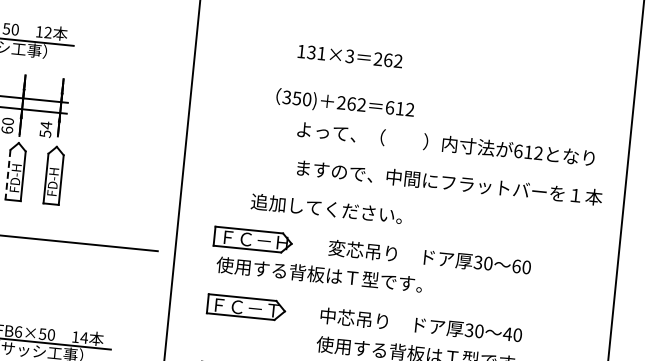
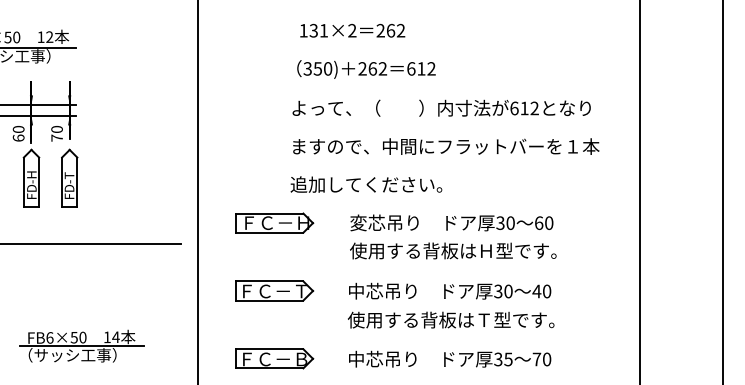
text: (350, 56) -> (352, 30), 131×3 -> 131×2
text: (345, 103) -> (366, 69), moved
text: (45, 129) -> (56, 133), 54 -> 70
text: (445, 143) -> (441, 107), moved
text: (54, 172) -> (69, 175), FD-H -> FD-T
line: (7, 174) -> (23, 182), dashed -> solid
text: (450, 182) -> (446, 146), moved
text: (326, 208) -> (366, 184), moved
text: (374, 279) -> (398, 250), 使用する背板はＴ型です。 -> 使用する背板はＨ型です。

